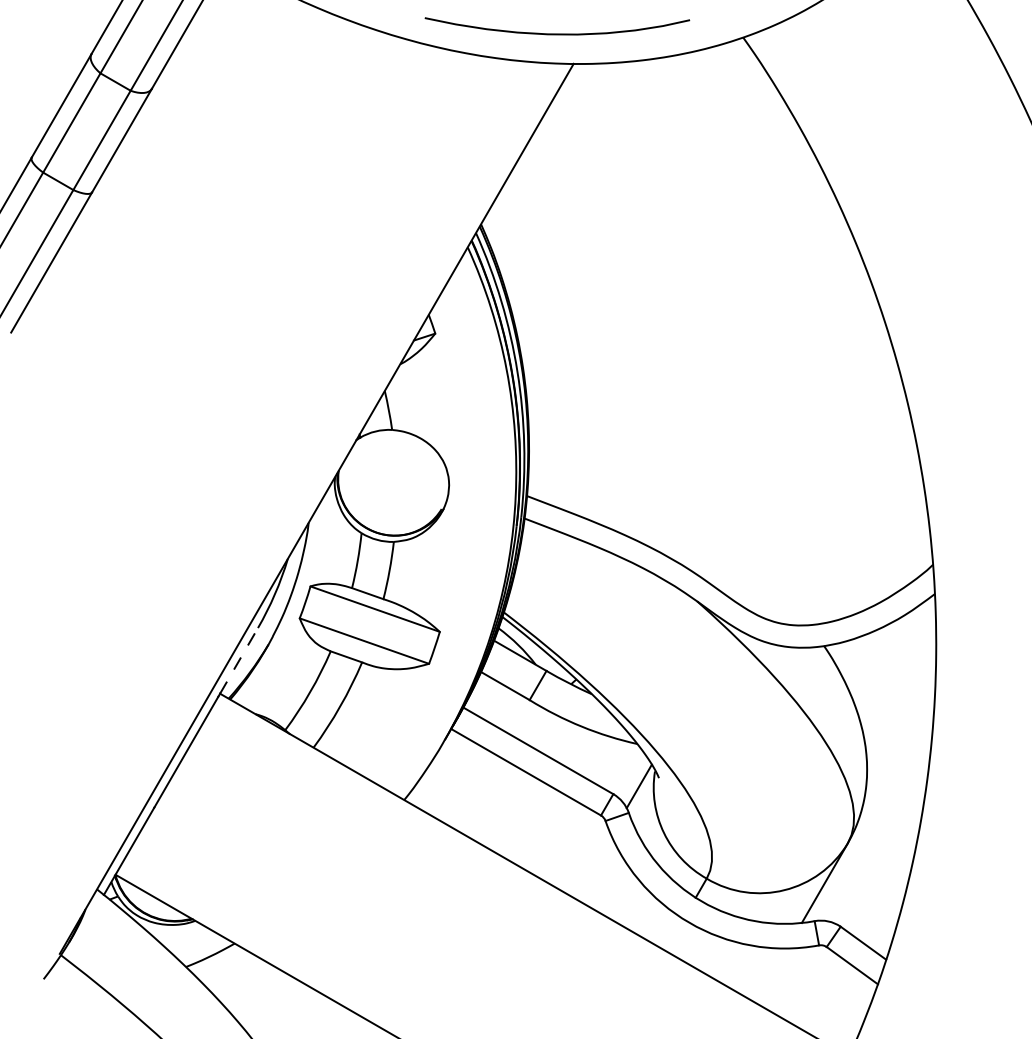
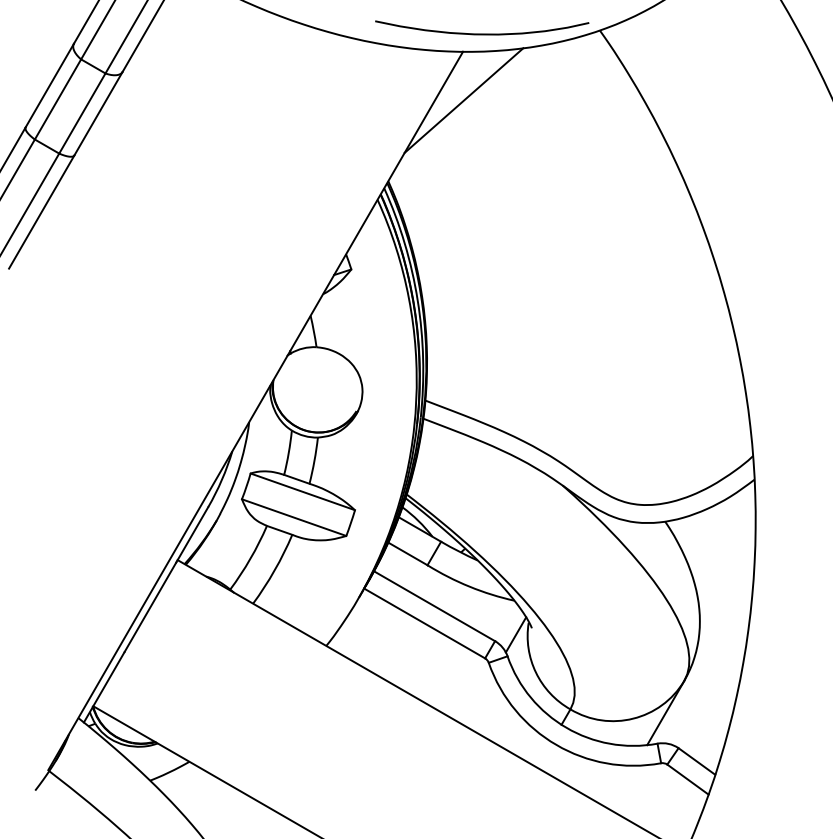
curve: (557, 33) -> (482, 33), moved
line: (574, 124) -> (463, 100), added
line: (239, 660) -> (193, 533), dashed -> solid

